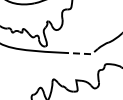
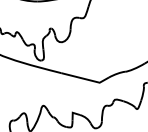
line: (81, 53) -> (86, 79), dashed -> solid

